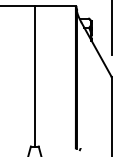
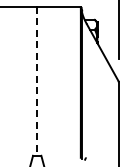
line: (35, 76) -> (37, 81), solid -> dashed

